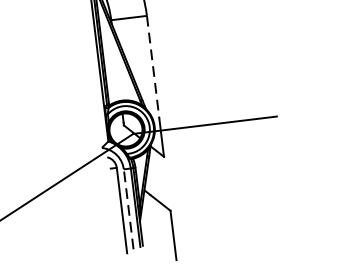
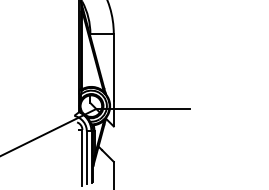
line: (152, 66) -> (113, 67), dashed -> solid
line: (128, 209) -> (86, 157), dashed -> solid

